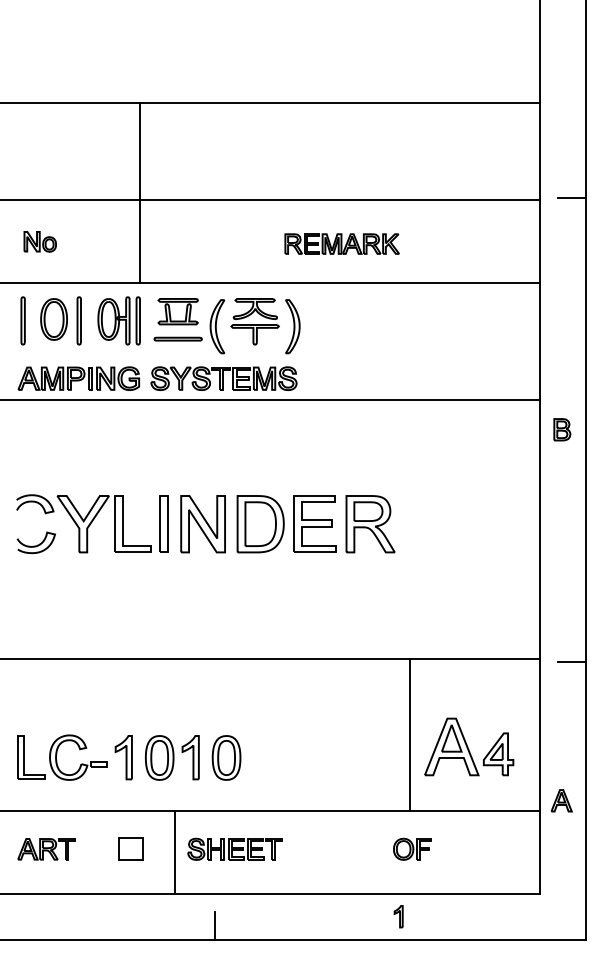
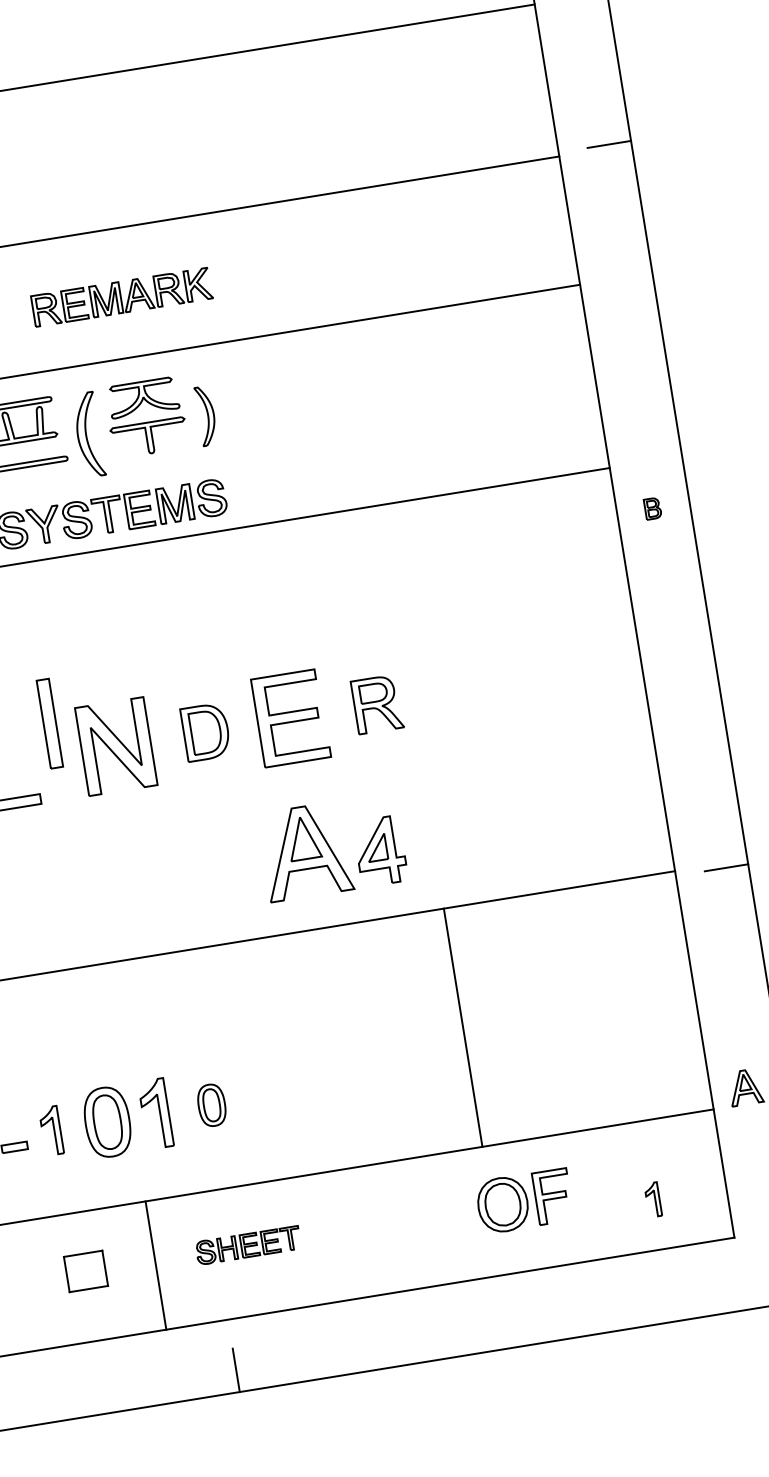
part: (341, 243) -> (120, 296), moved
part: (292, 326) -> (205, 415), size x0.7
part: (562, 429) -> (652, 508), size x0.6
part: (163, 523) -> (48, 722), moved
part: (260, 524) -> (205, 732), size x0.6
part: (370, 524) -> (377, 704), size x0.6
line: (410, 734) -> (463, 1027), moved
part: (469, 746) -> (333, 846), moved
part: (123, 757) -> (51, 1130), size x0.7
part: (226, 757) -> (211, 1104), size x0.6
part: (234, 848) -> (247, 1244), size x0.7
part: (412, 848) -> (524, 1199), size x1.6
part: (398, 916) -> (652, 1199), moved

